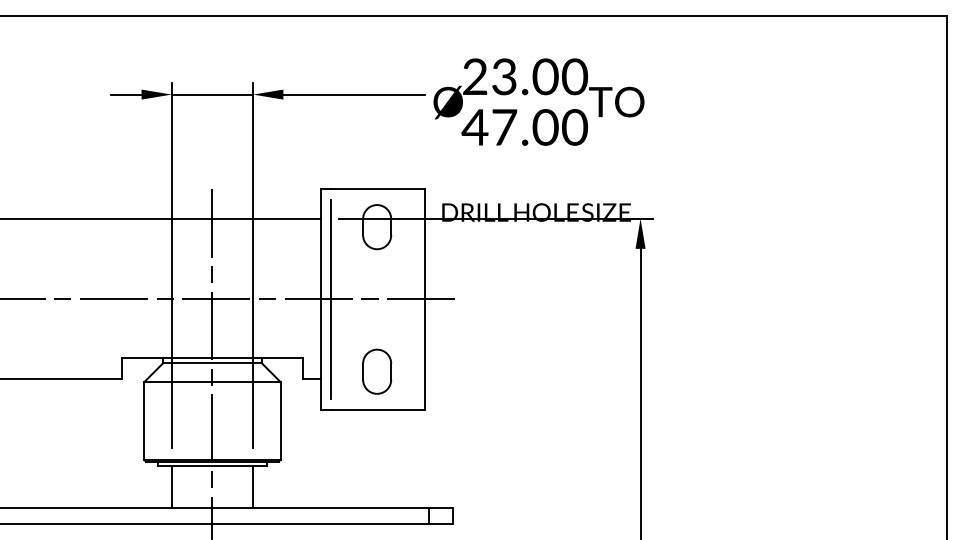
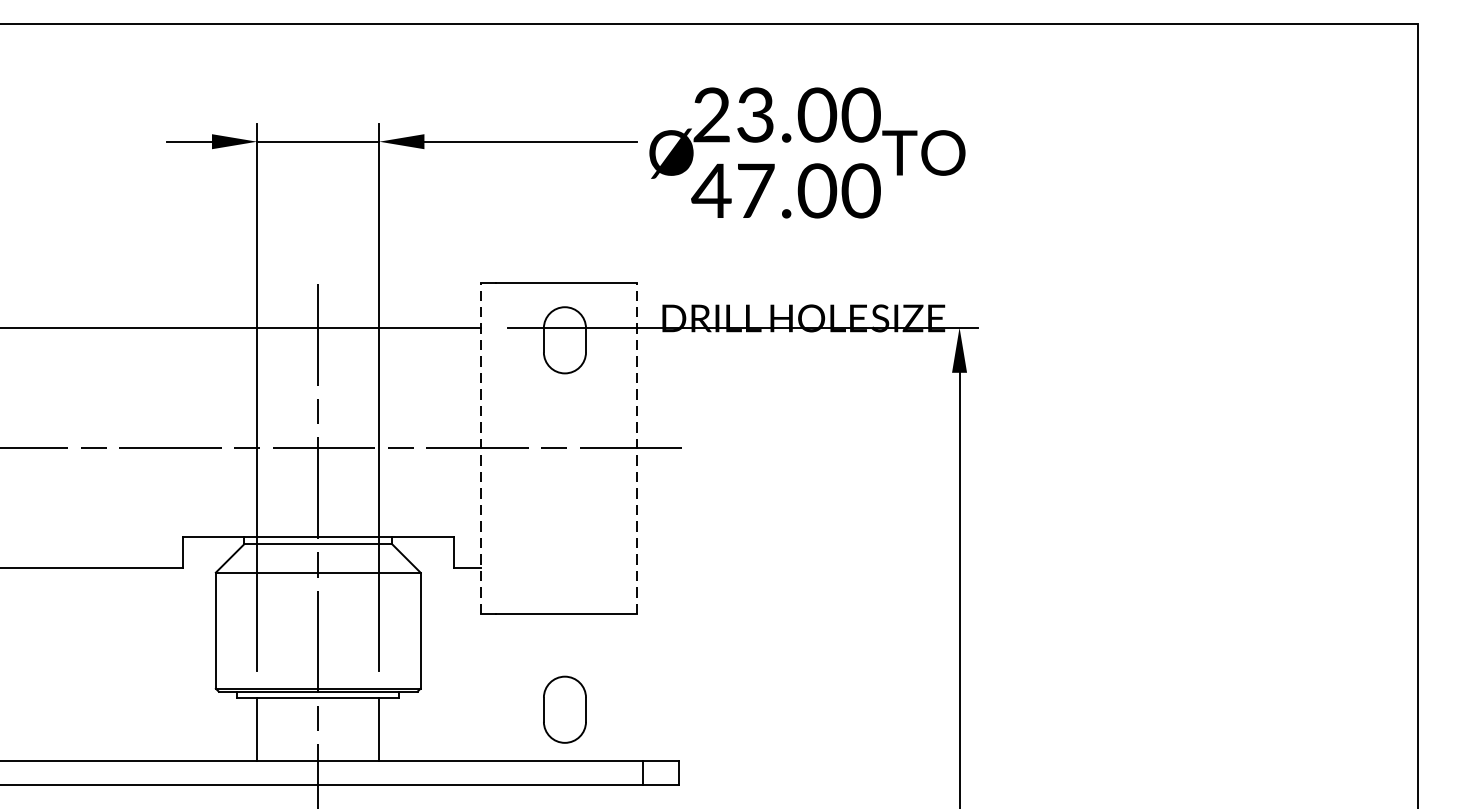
line: (320, 298) -> (480, 447), solid -> dashed
line: (425, 298) -> (637, 447), solid -> dashed
line: (331, 299) -> (496, 448), removed
part: (377, 371) -> (565, 709), moved

